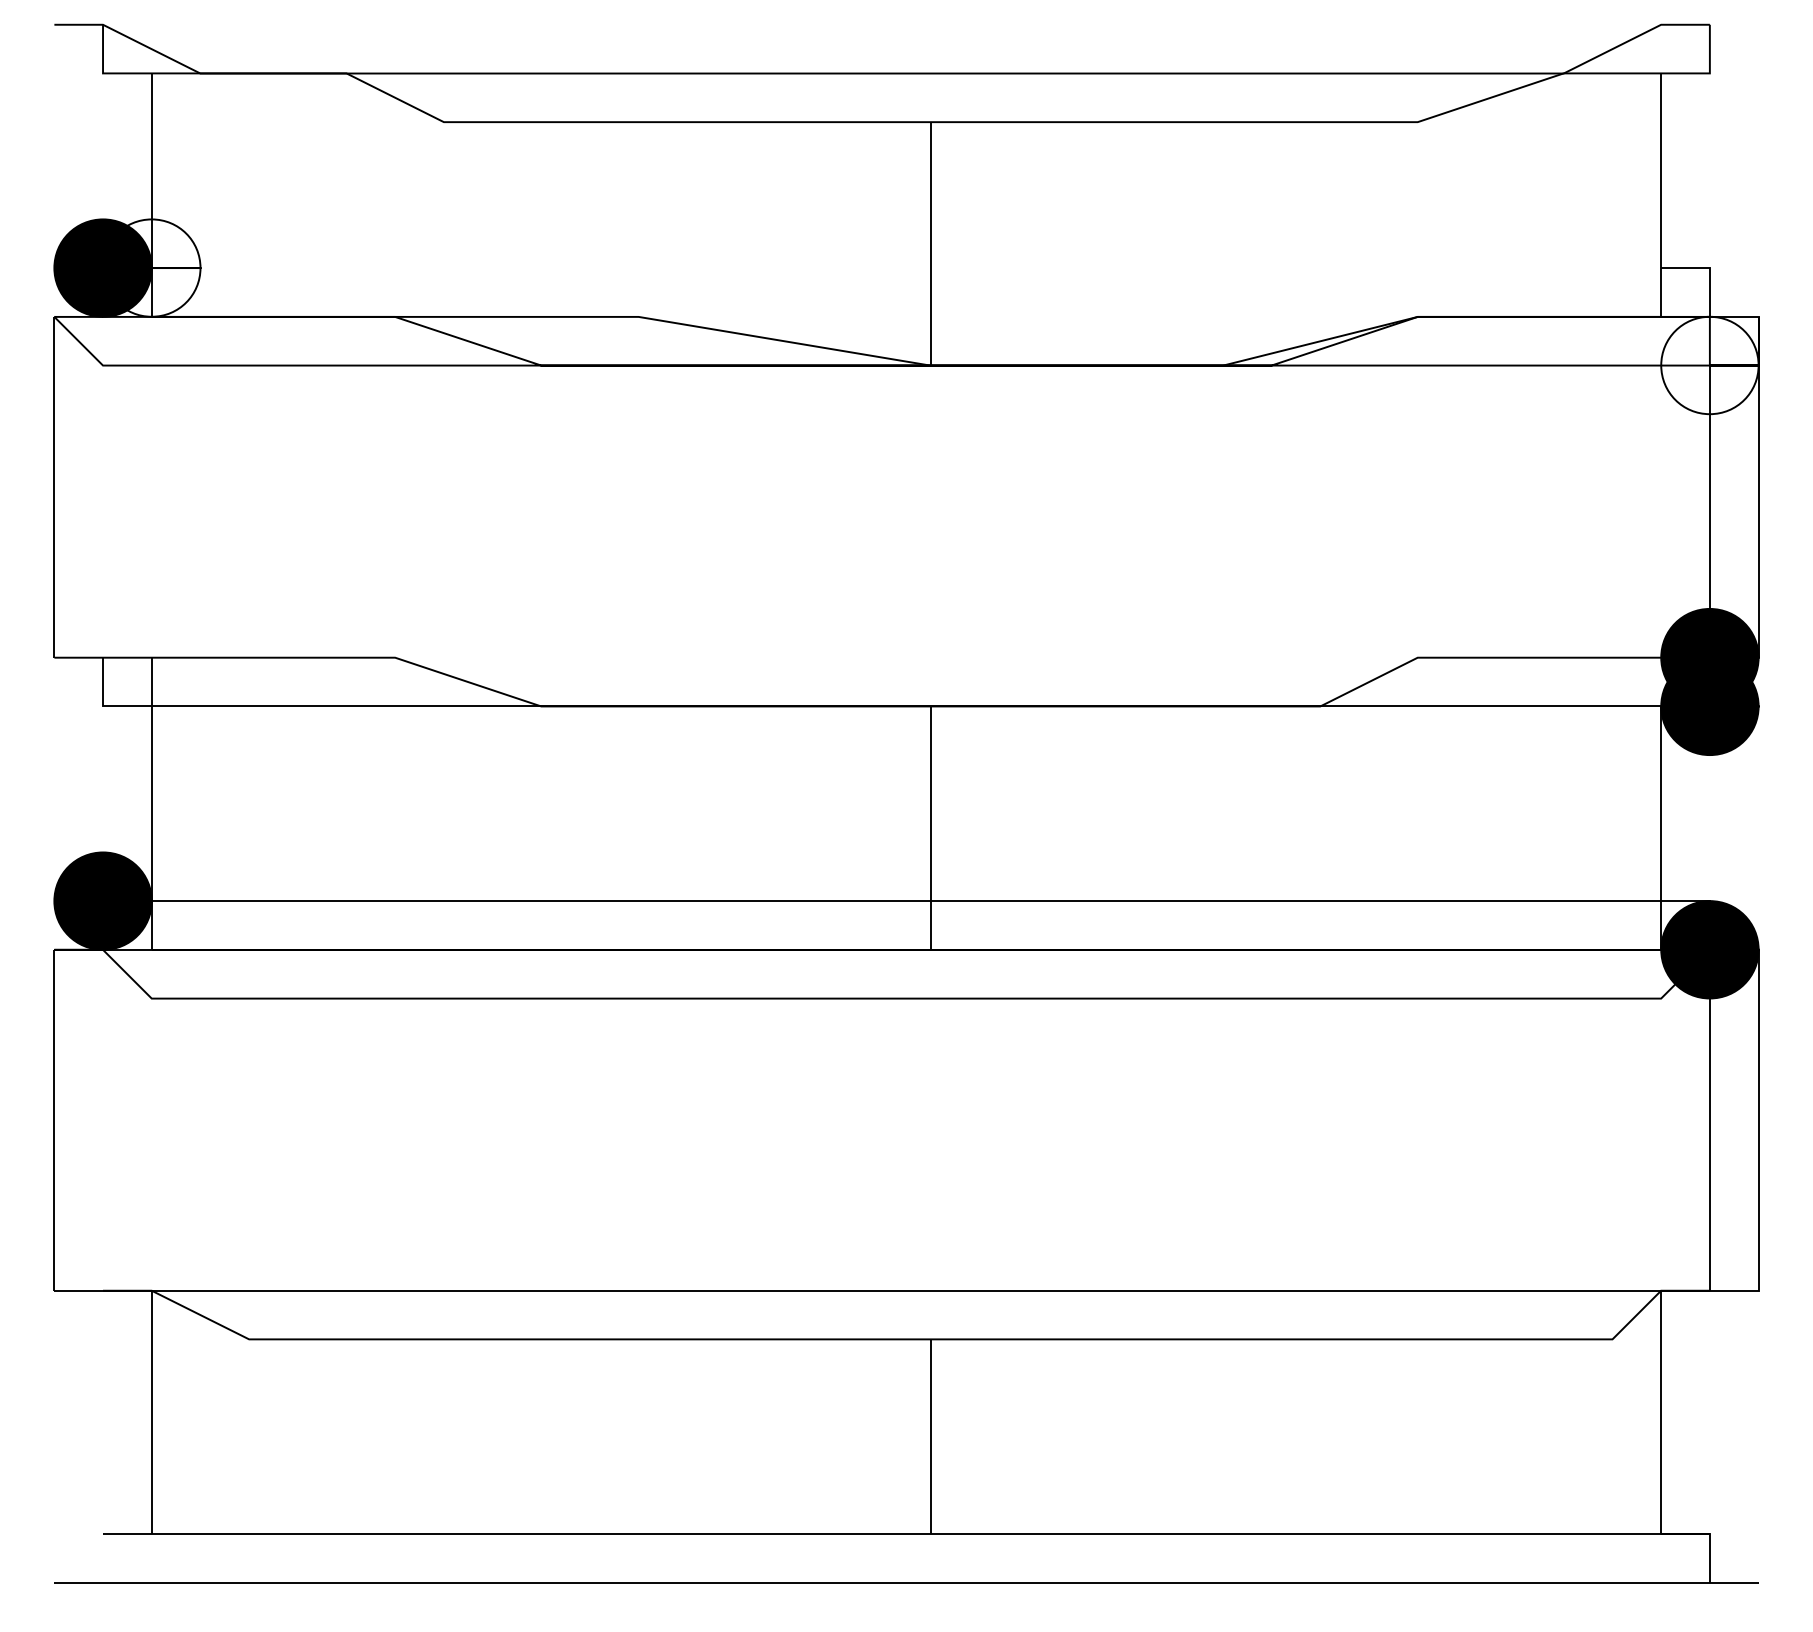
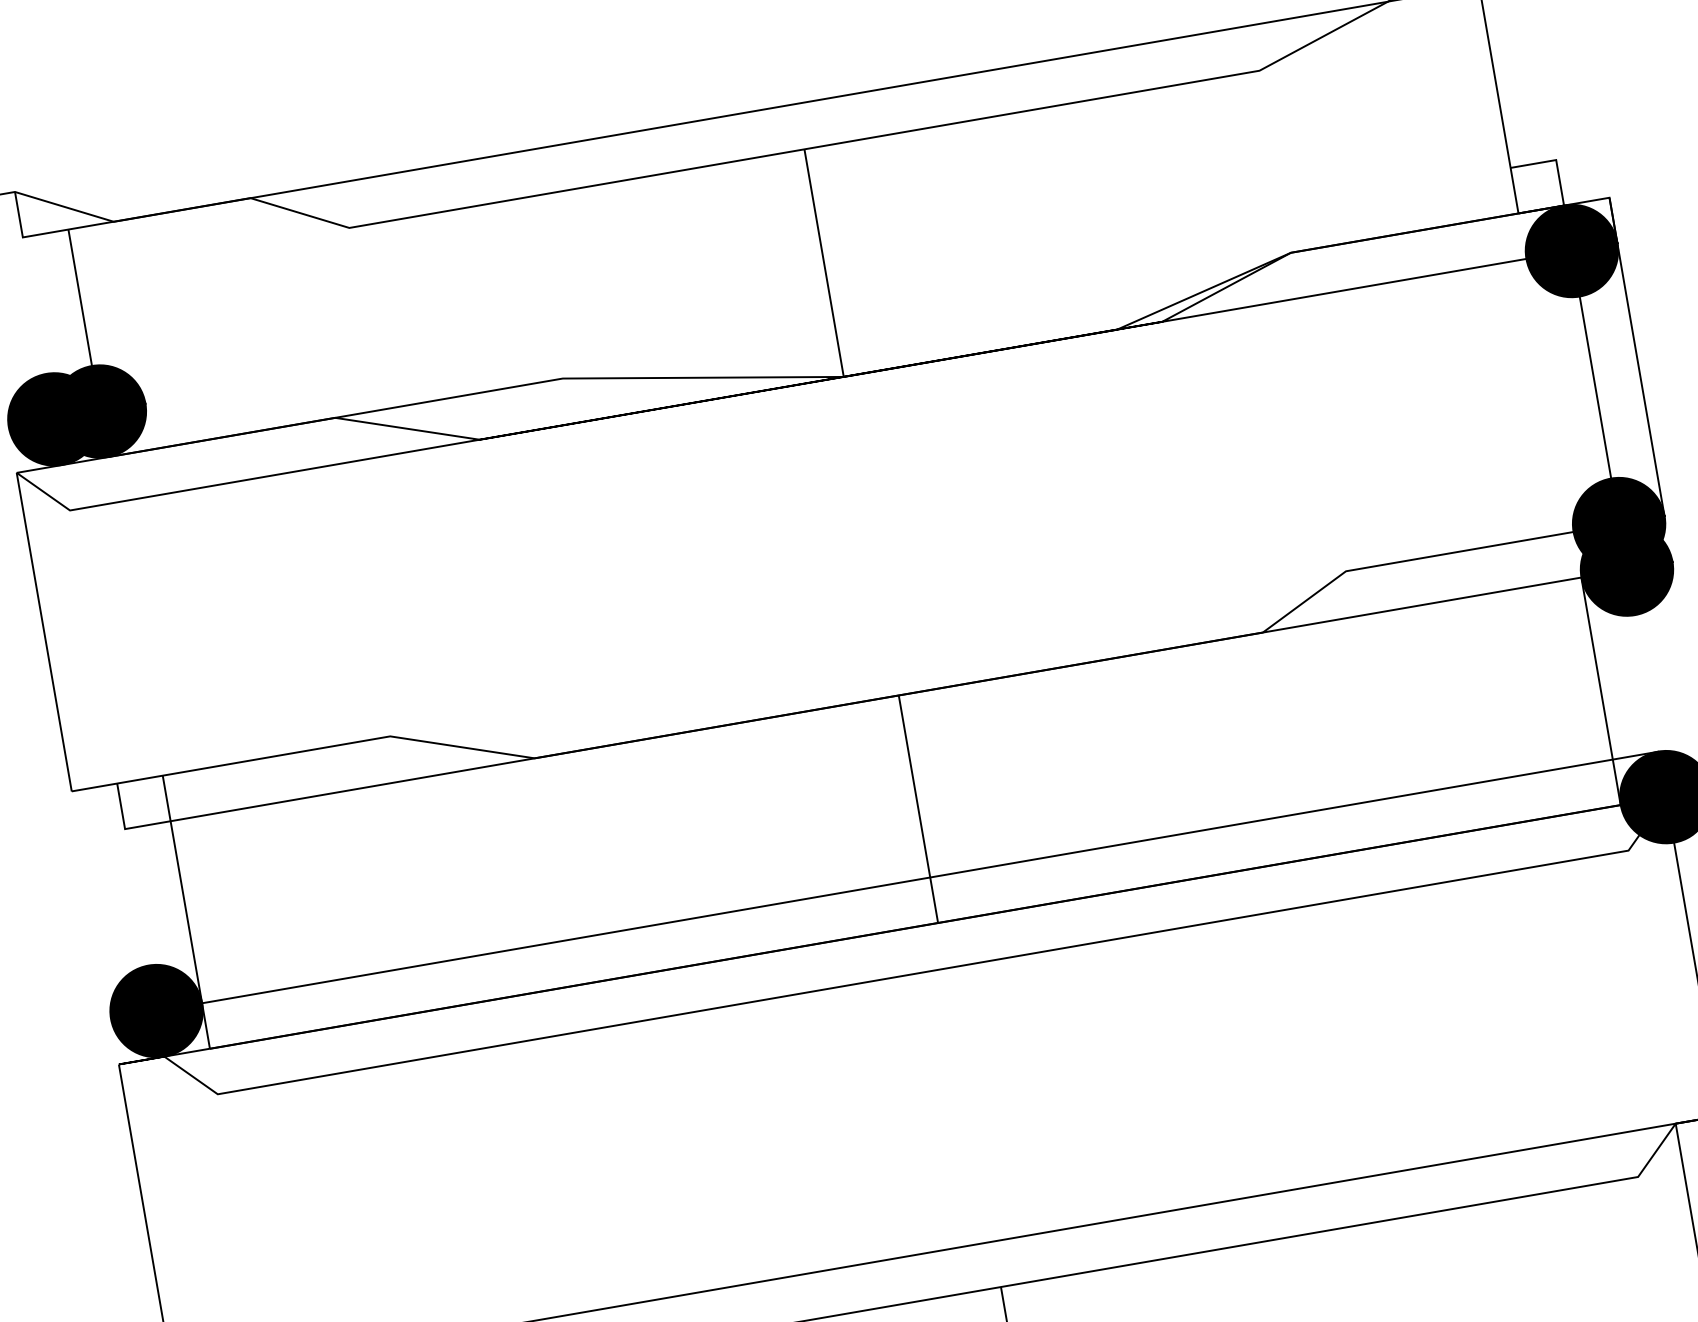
fill: (151, 267) -> (99, 411), added
fill: (1709, 365) -> (1571, 251), added

